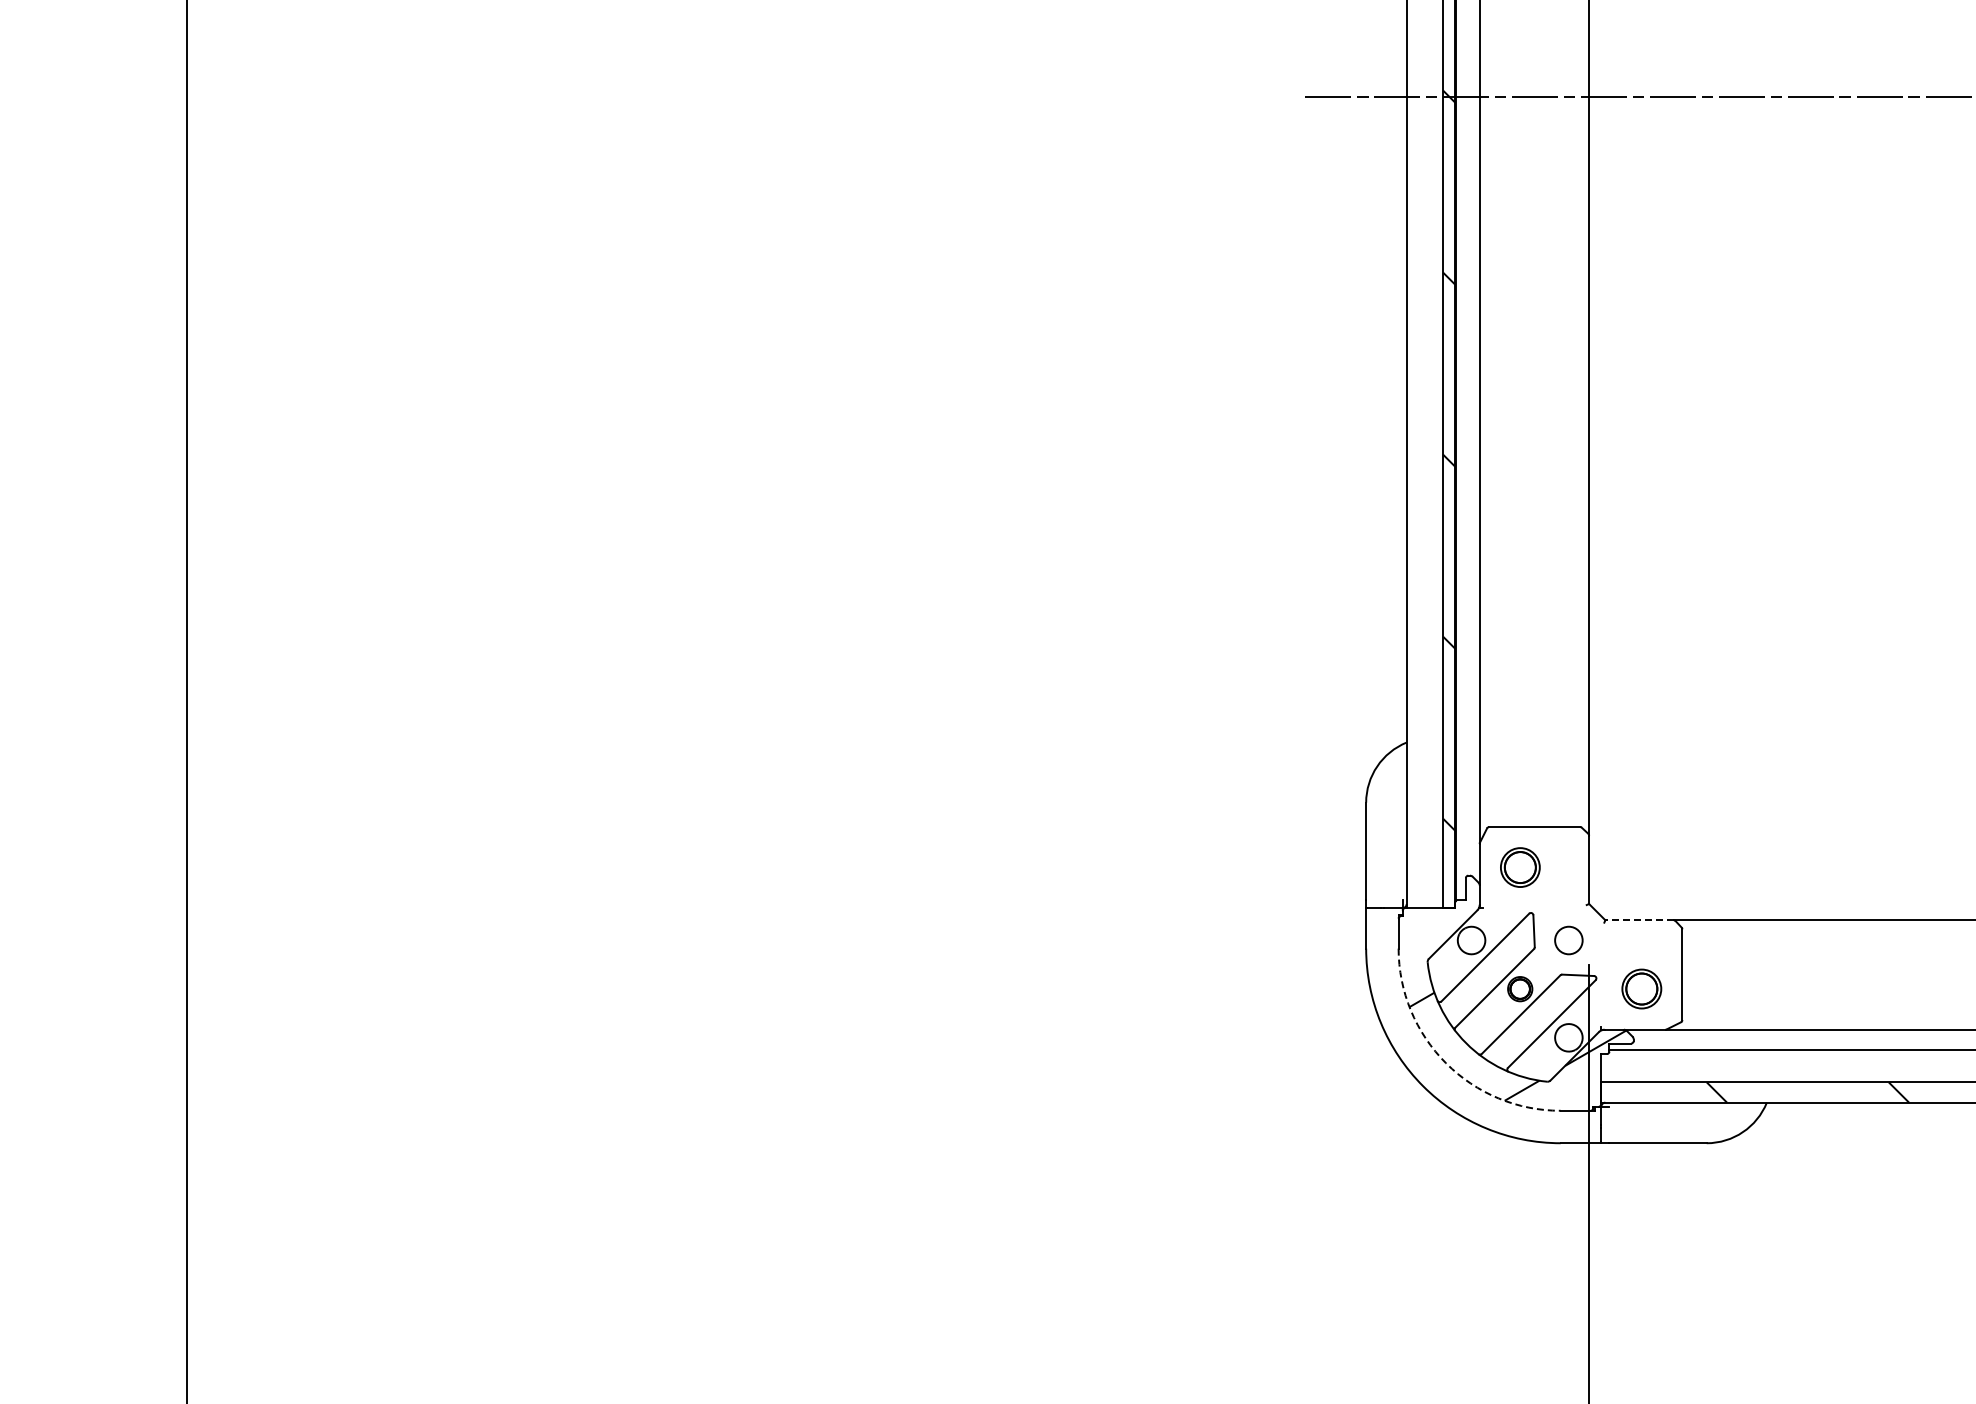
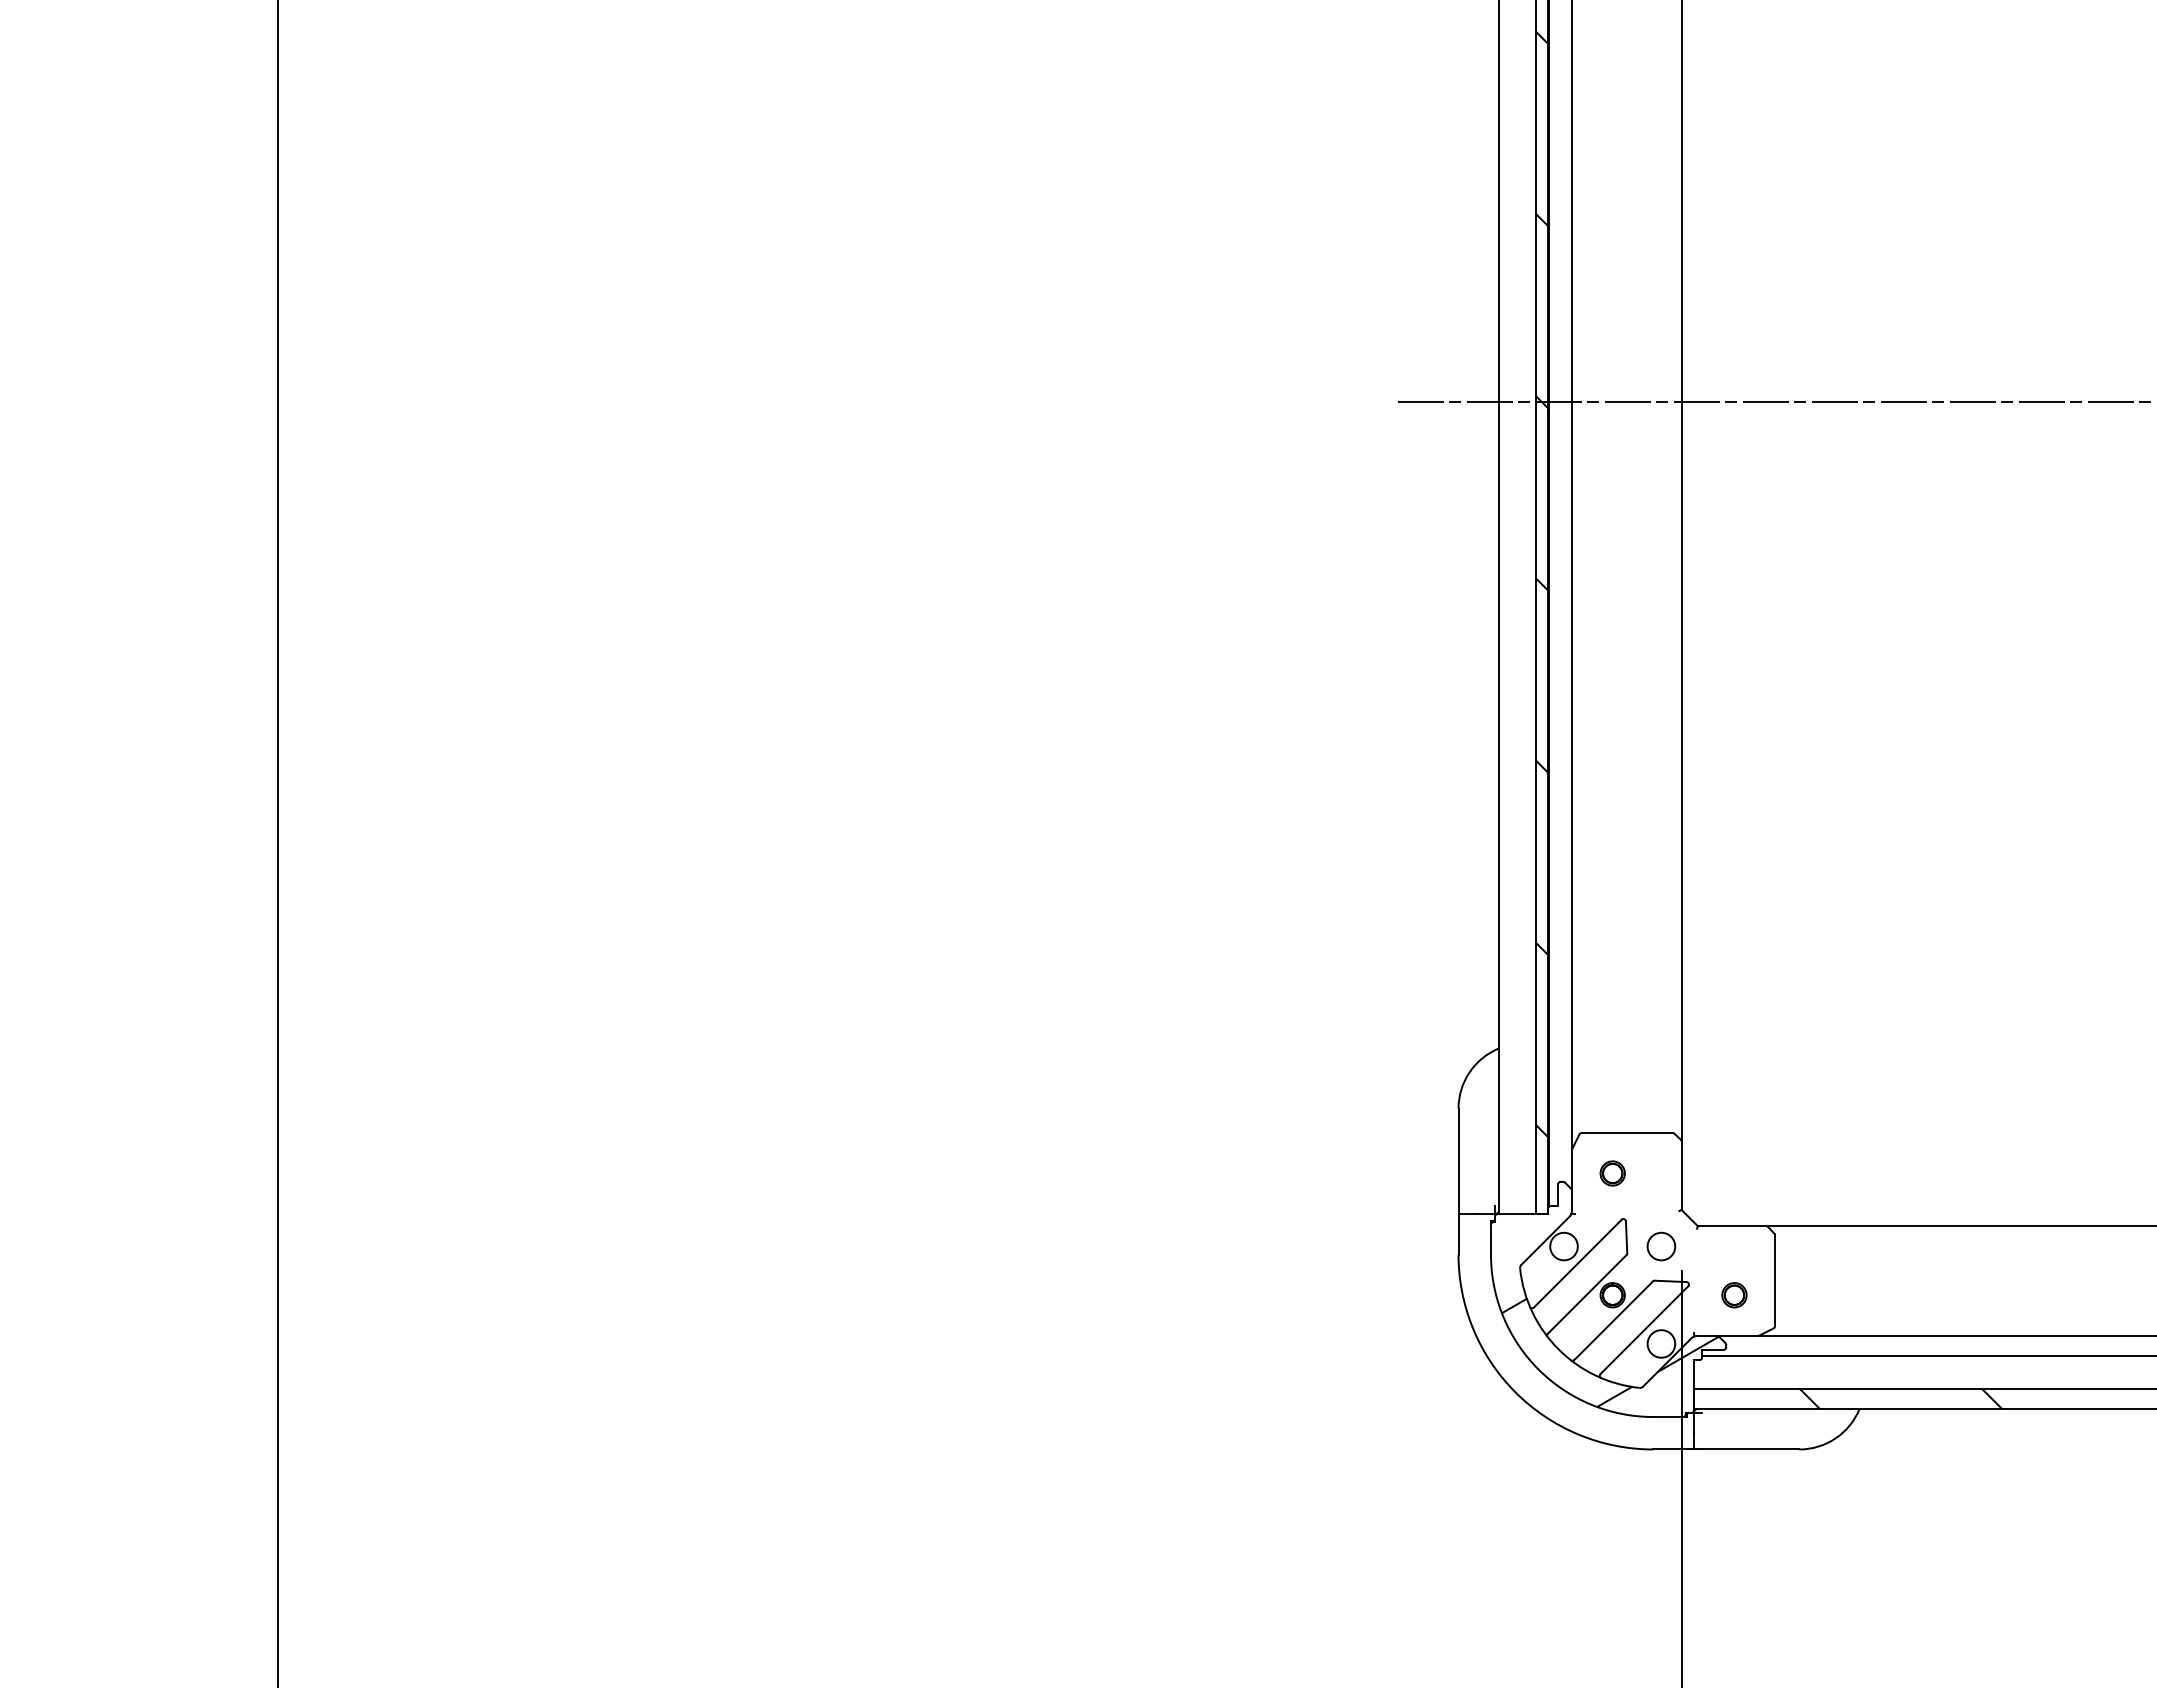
part: (1519, 867) -> (1612, 1173), size x0.62
line: (1638, 920) -> (1731, 1226), dashed -> solid
part: (1641, 989) -> (1734, 1295), size x0.62
arc: (1446, 1063) -> (1538, 1369), dashed -> solid

